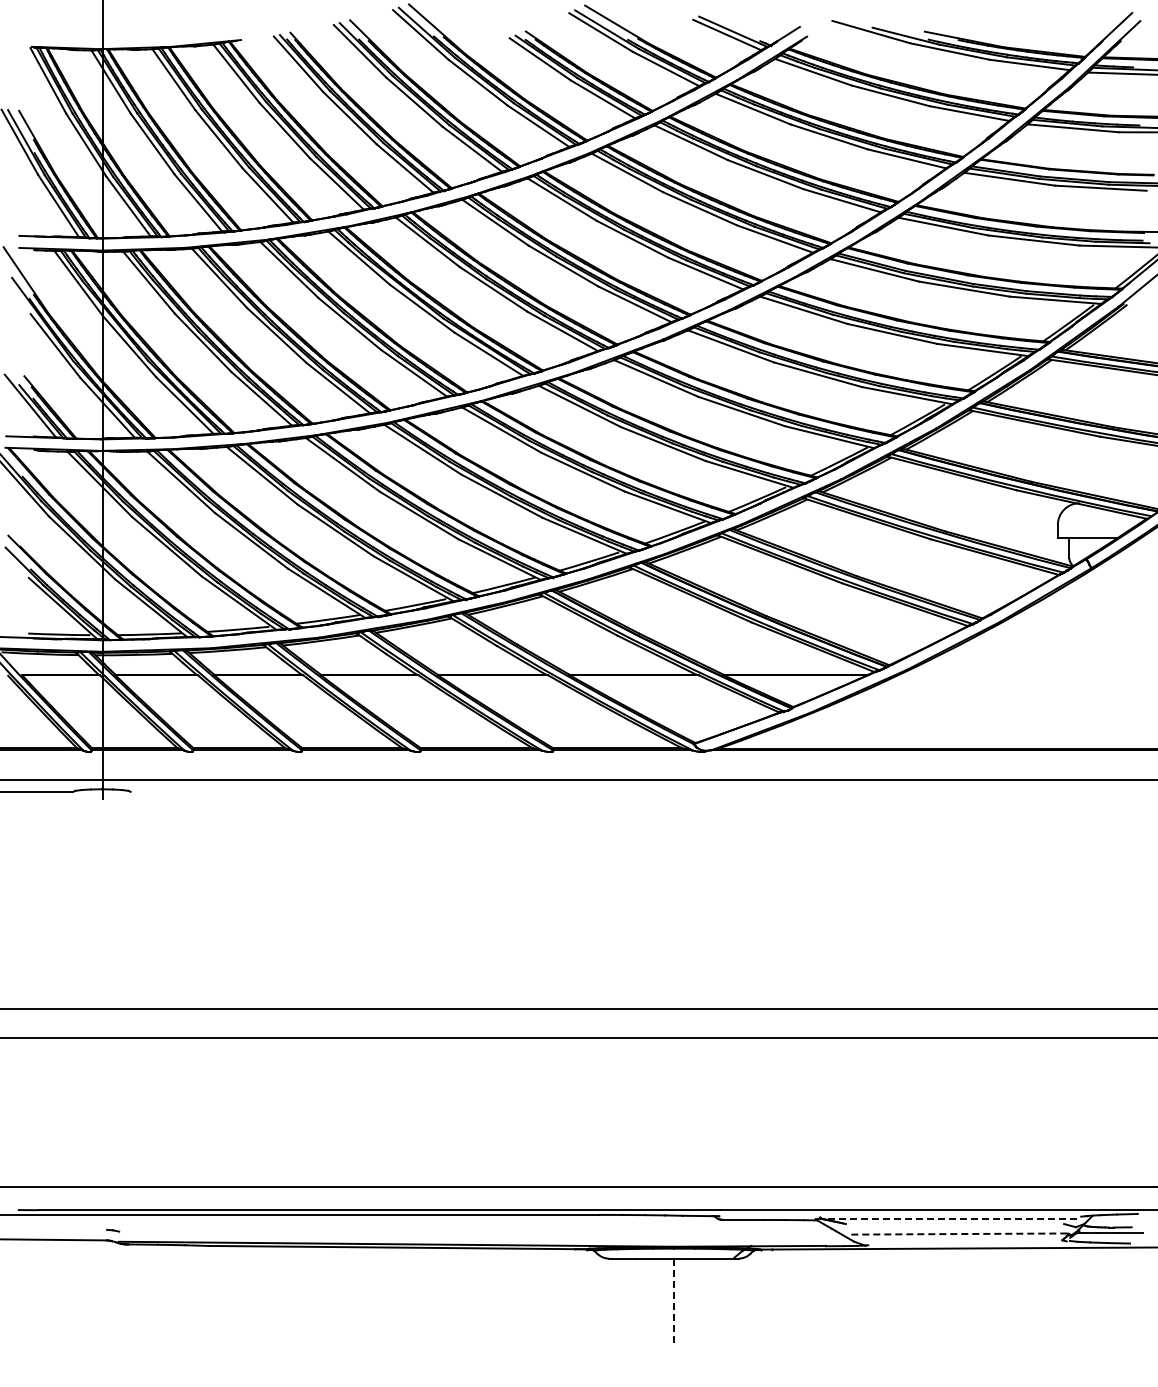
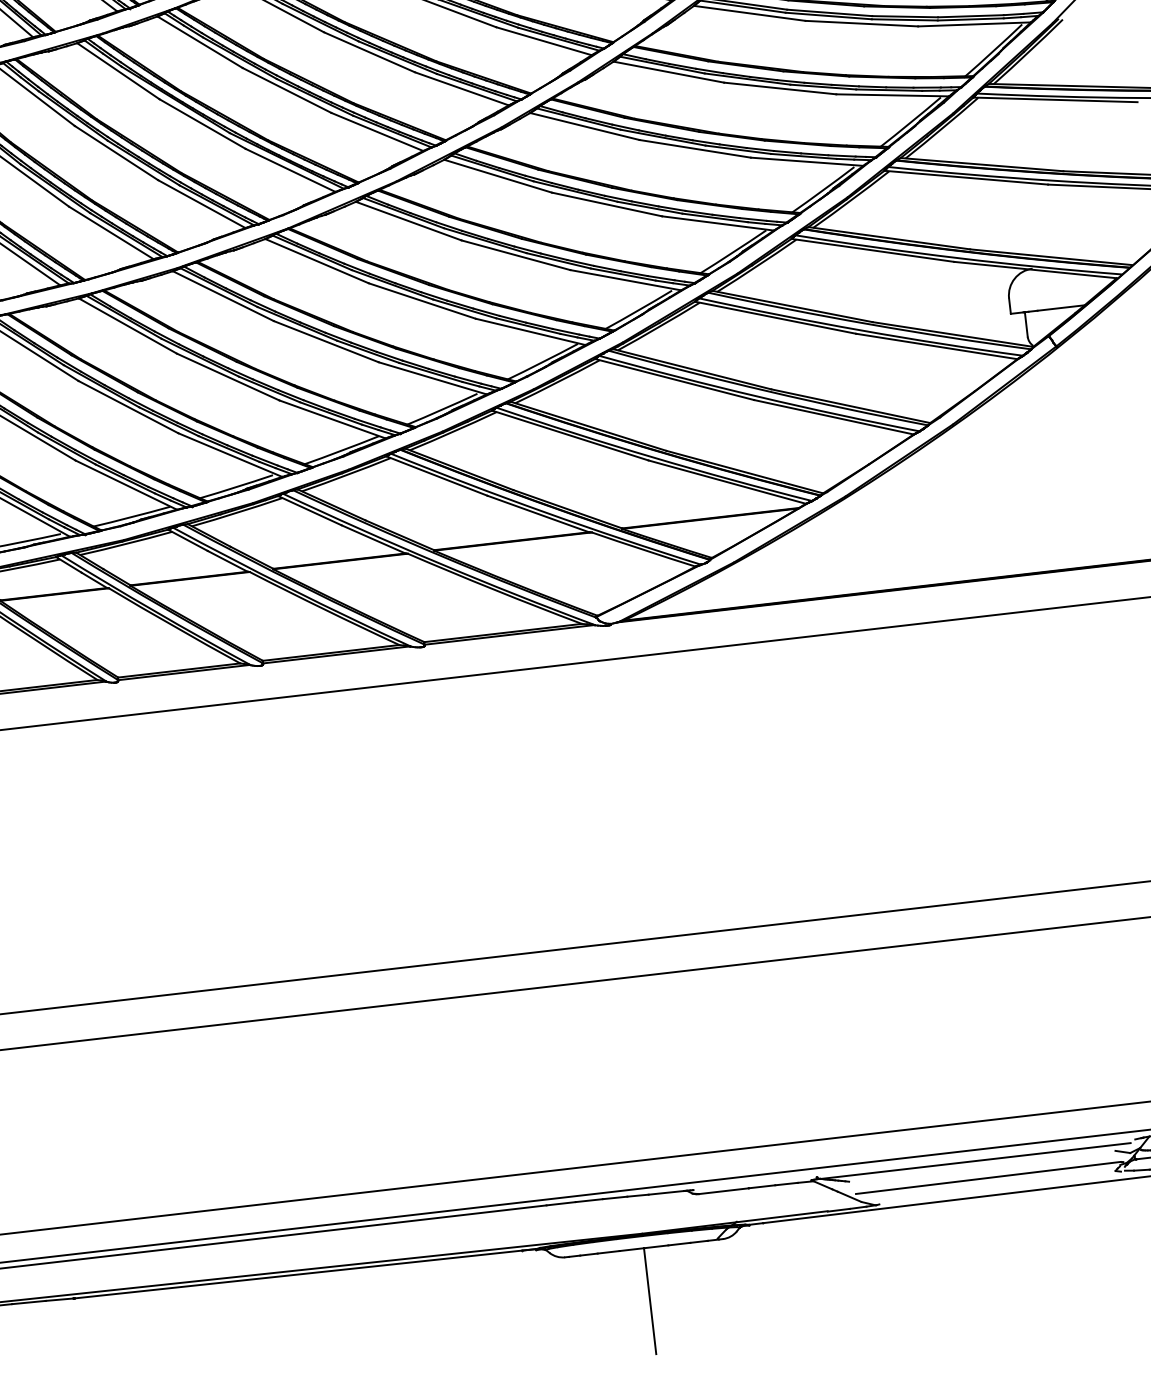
line: (950, 1219) -> (976, 1161), dashed -> solid
line: (958, 1234) -> (988, 1178), dashed -> solid
line: (673, 1302) -> (649, 1301), dashed -> solid

